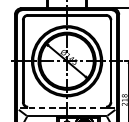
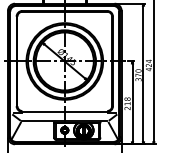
line: (66, 107) -> (64, 111), dashed -> solid

